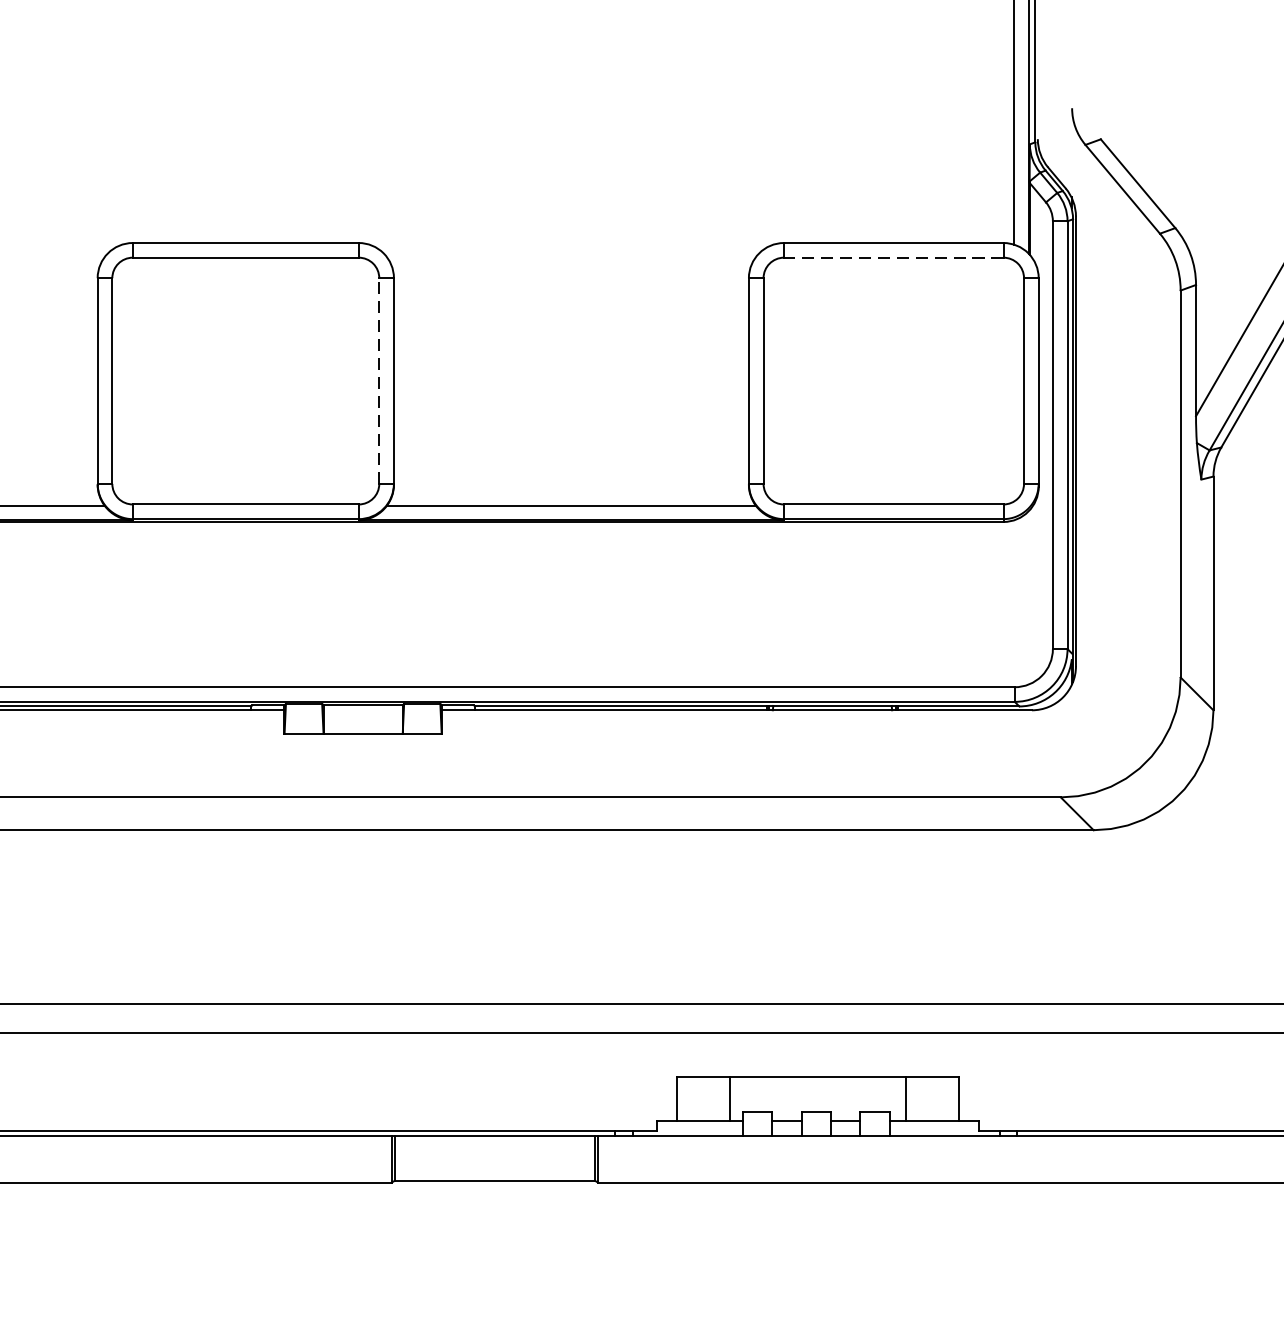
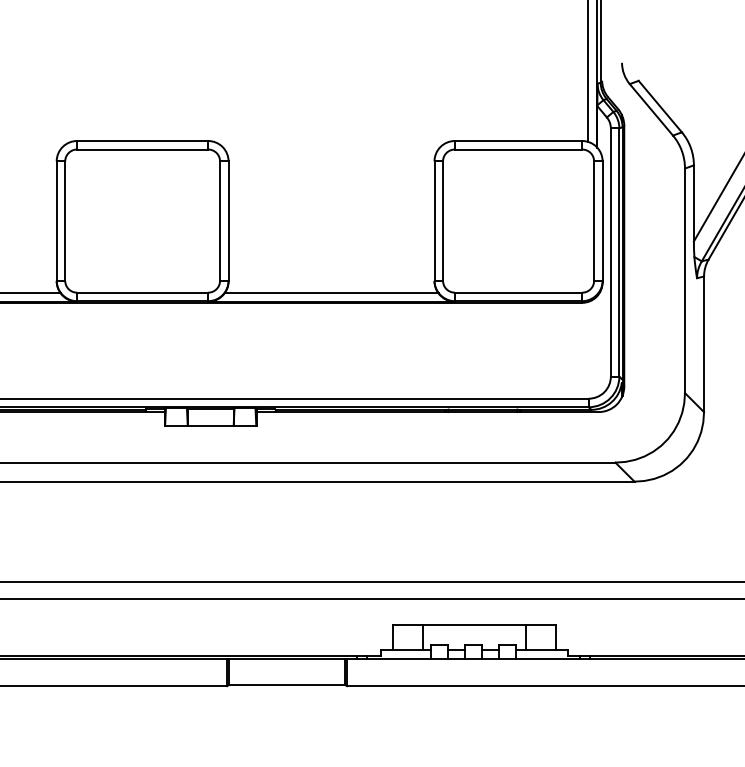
line: (893, 257) -> (518, 149), dashed -> solid
line: (379, 381) -> (220, 221), dashed -> solid

